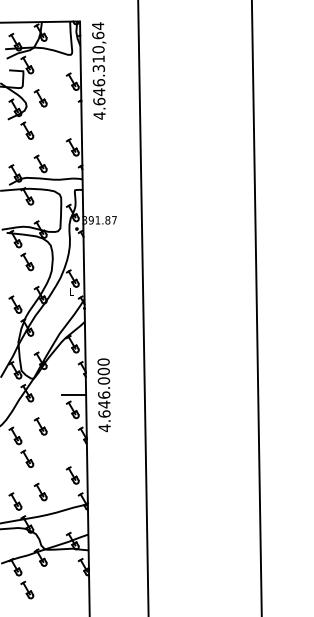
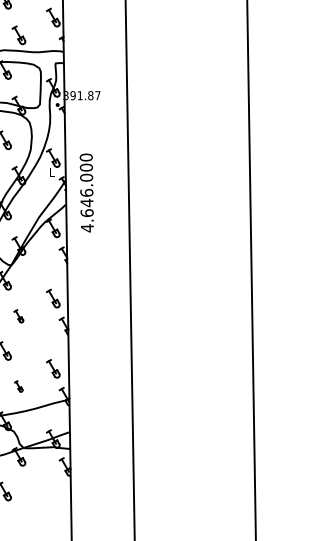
line: (74, 395) -> (55, 283), removed
text: (103, 395) -> (86, 193), moved
part: (40, 426) -> (18, 316), size x0.7
part: (40, 491) -> (18, 385), size x0.6

